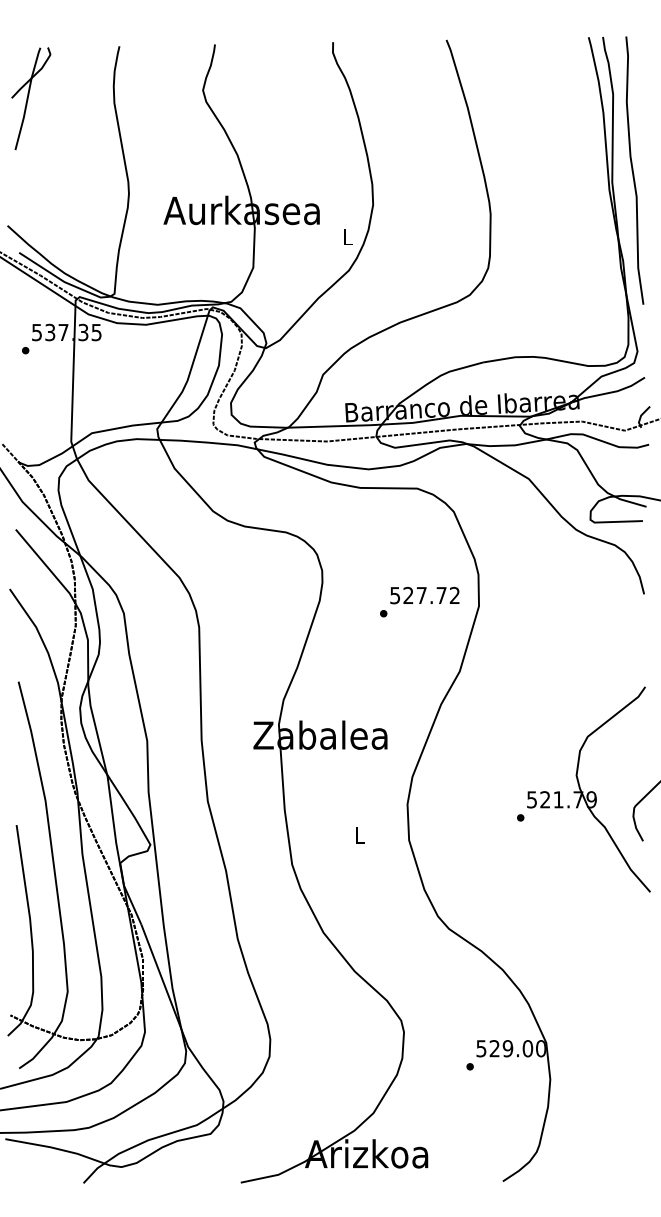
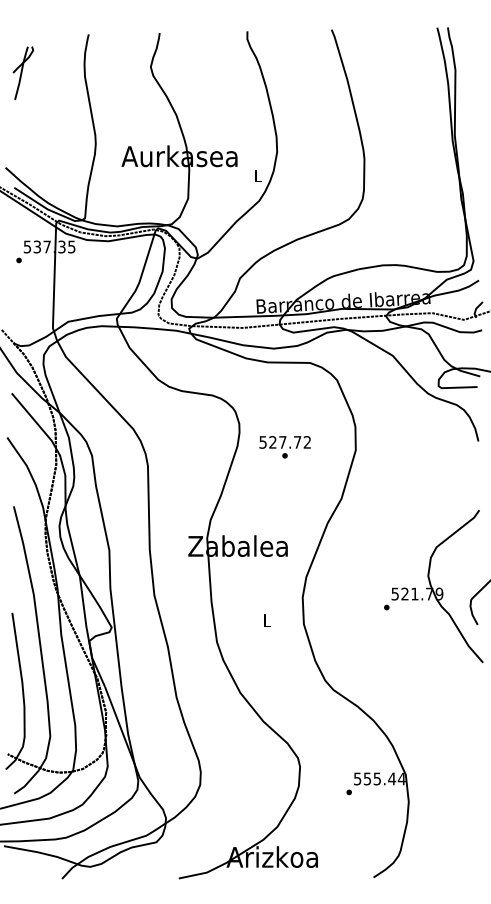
part: (31, 98) -> (23, 73), size x0.7
curve: (633, 170) -> (470, 126), removed
text: (424, 595) -> (284, 442), moved
text: (517, 1048) -> (384, 778), 529.00 -> 555.44

